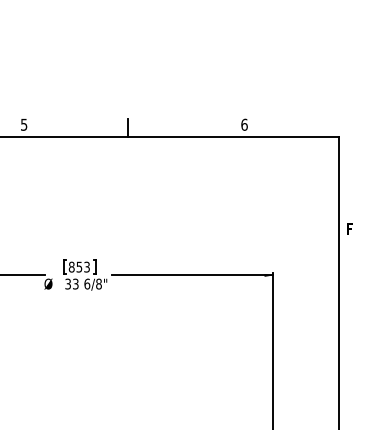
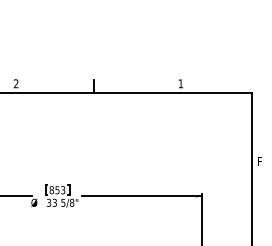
text: (24, 124) -> (16, 83), 5 -> 2
text: (244, 124) -> (180, 83), 6 -> 1
text: (87, 283) -> (63, 202), 6/8" -> 5/8"

